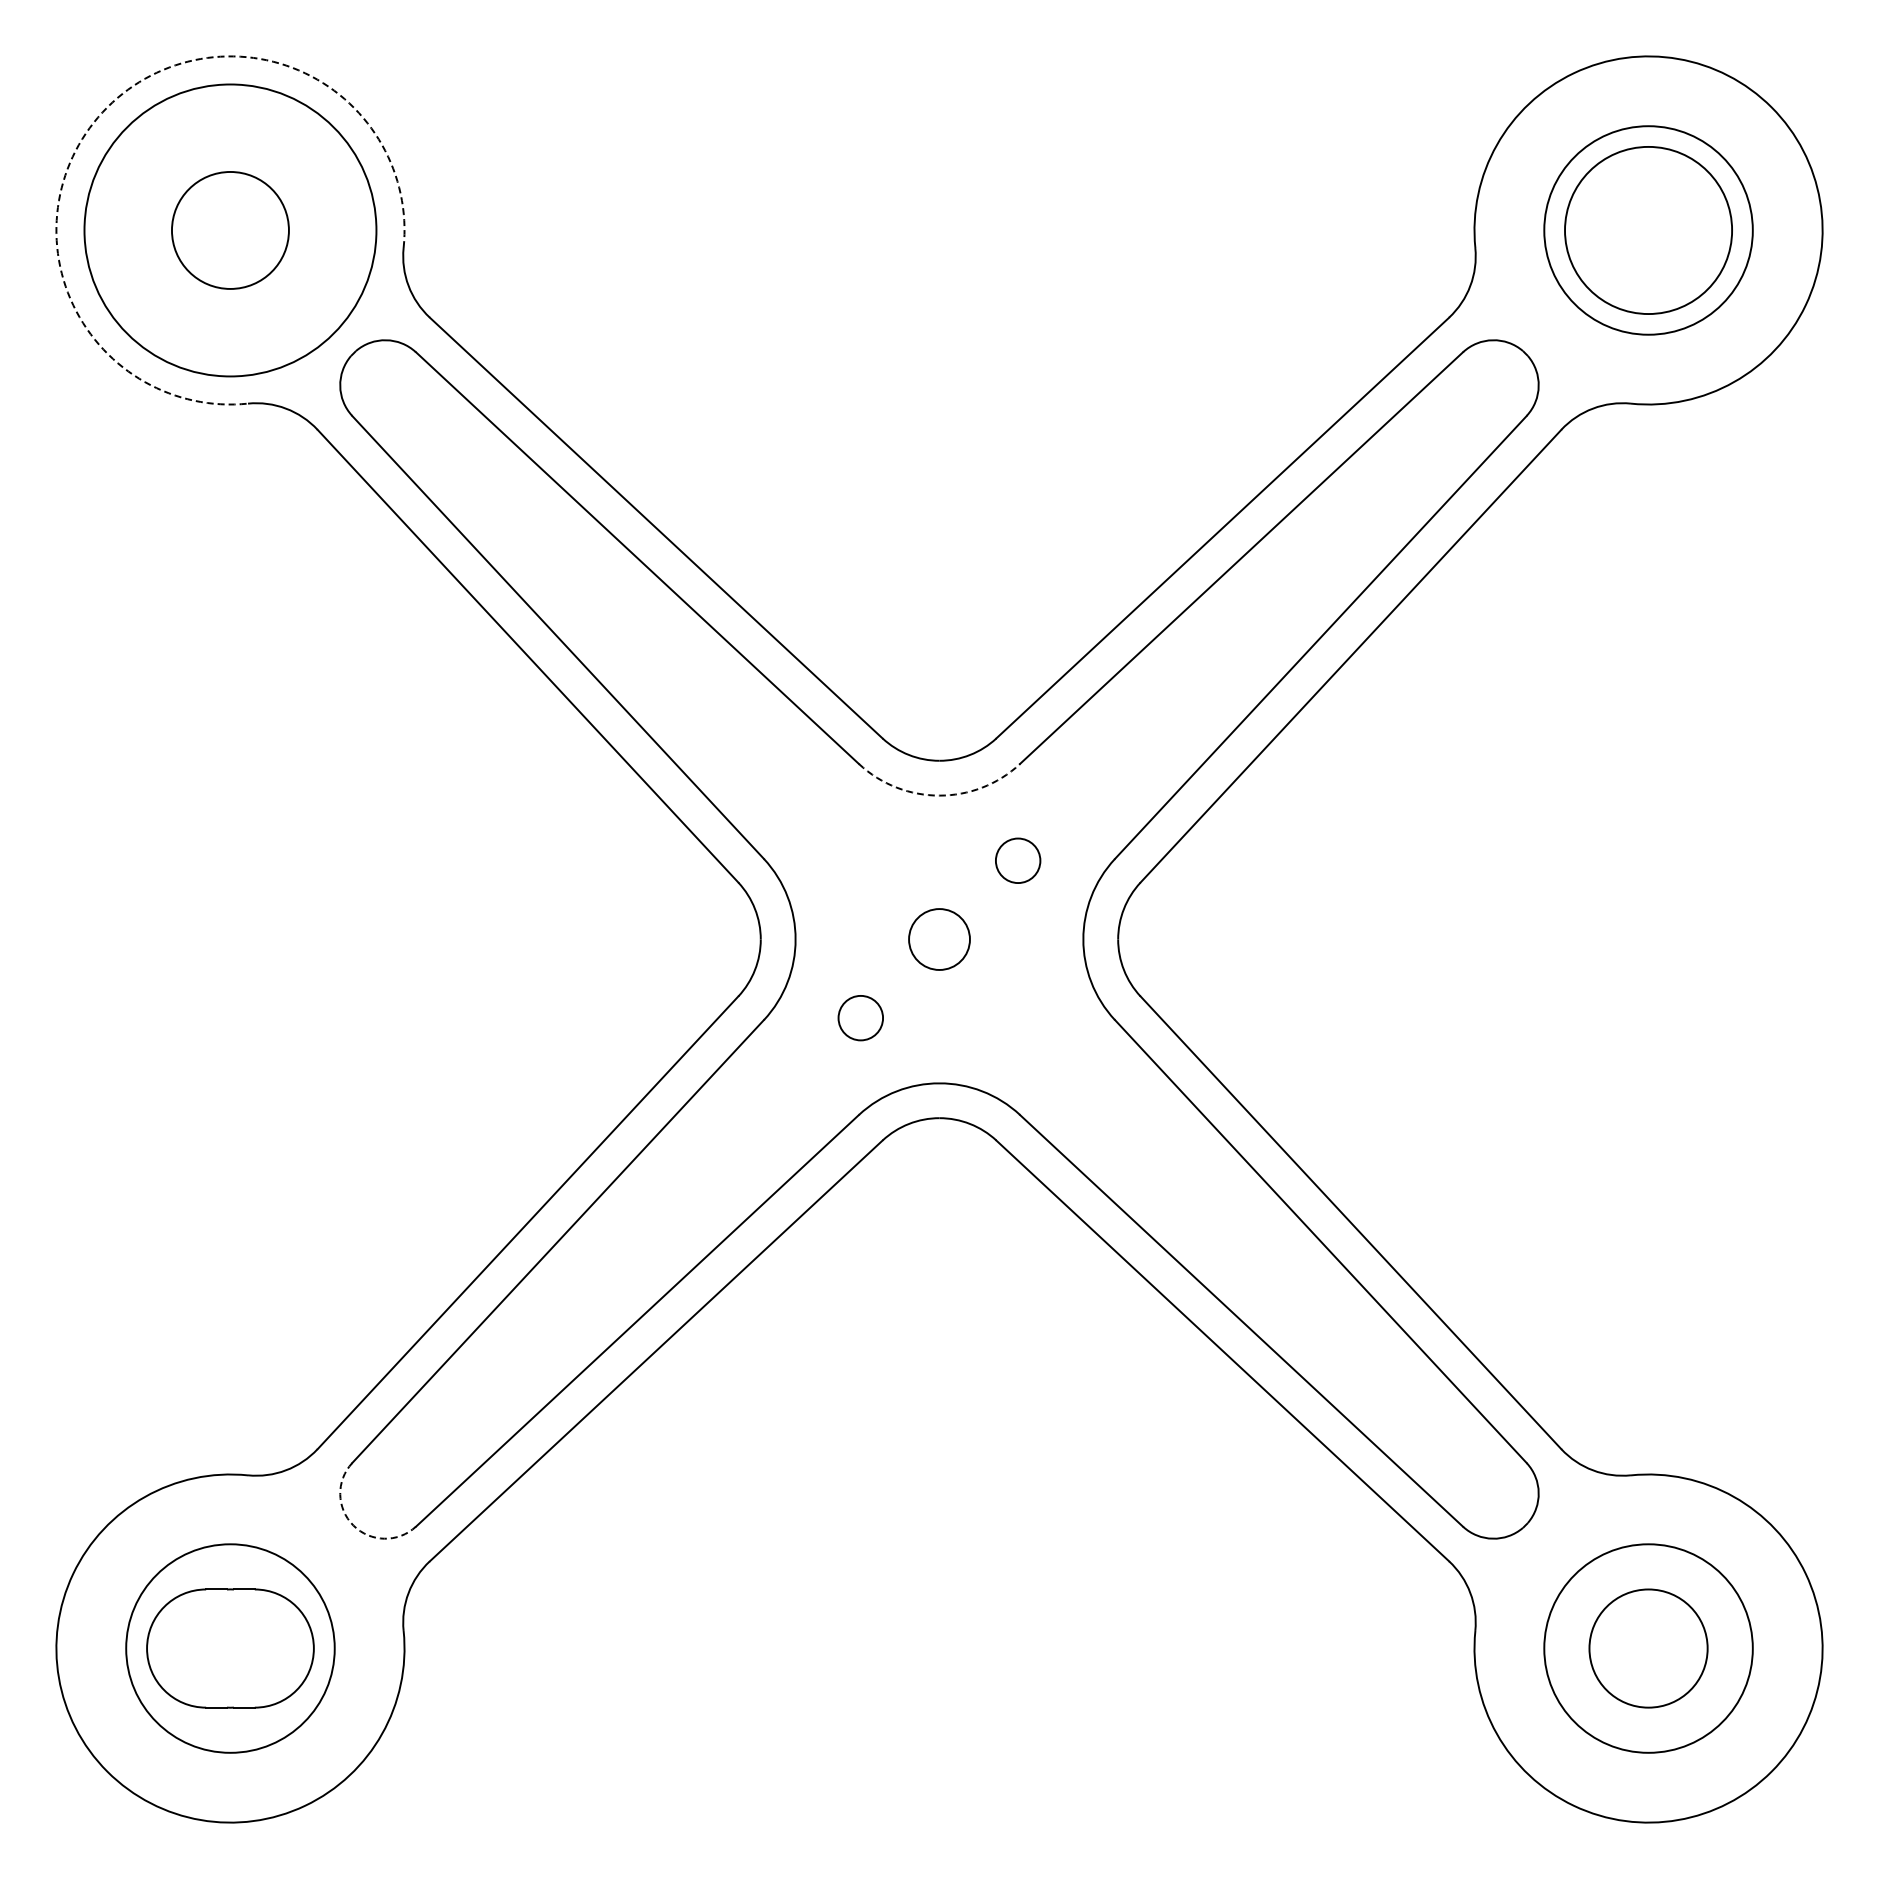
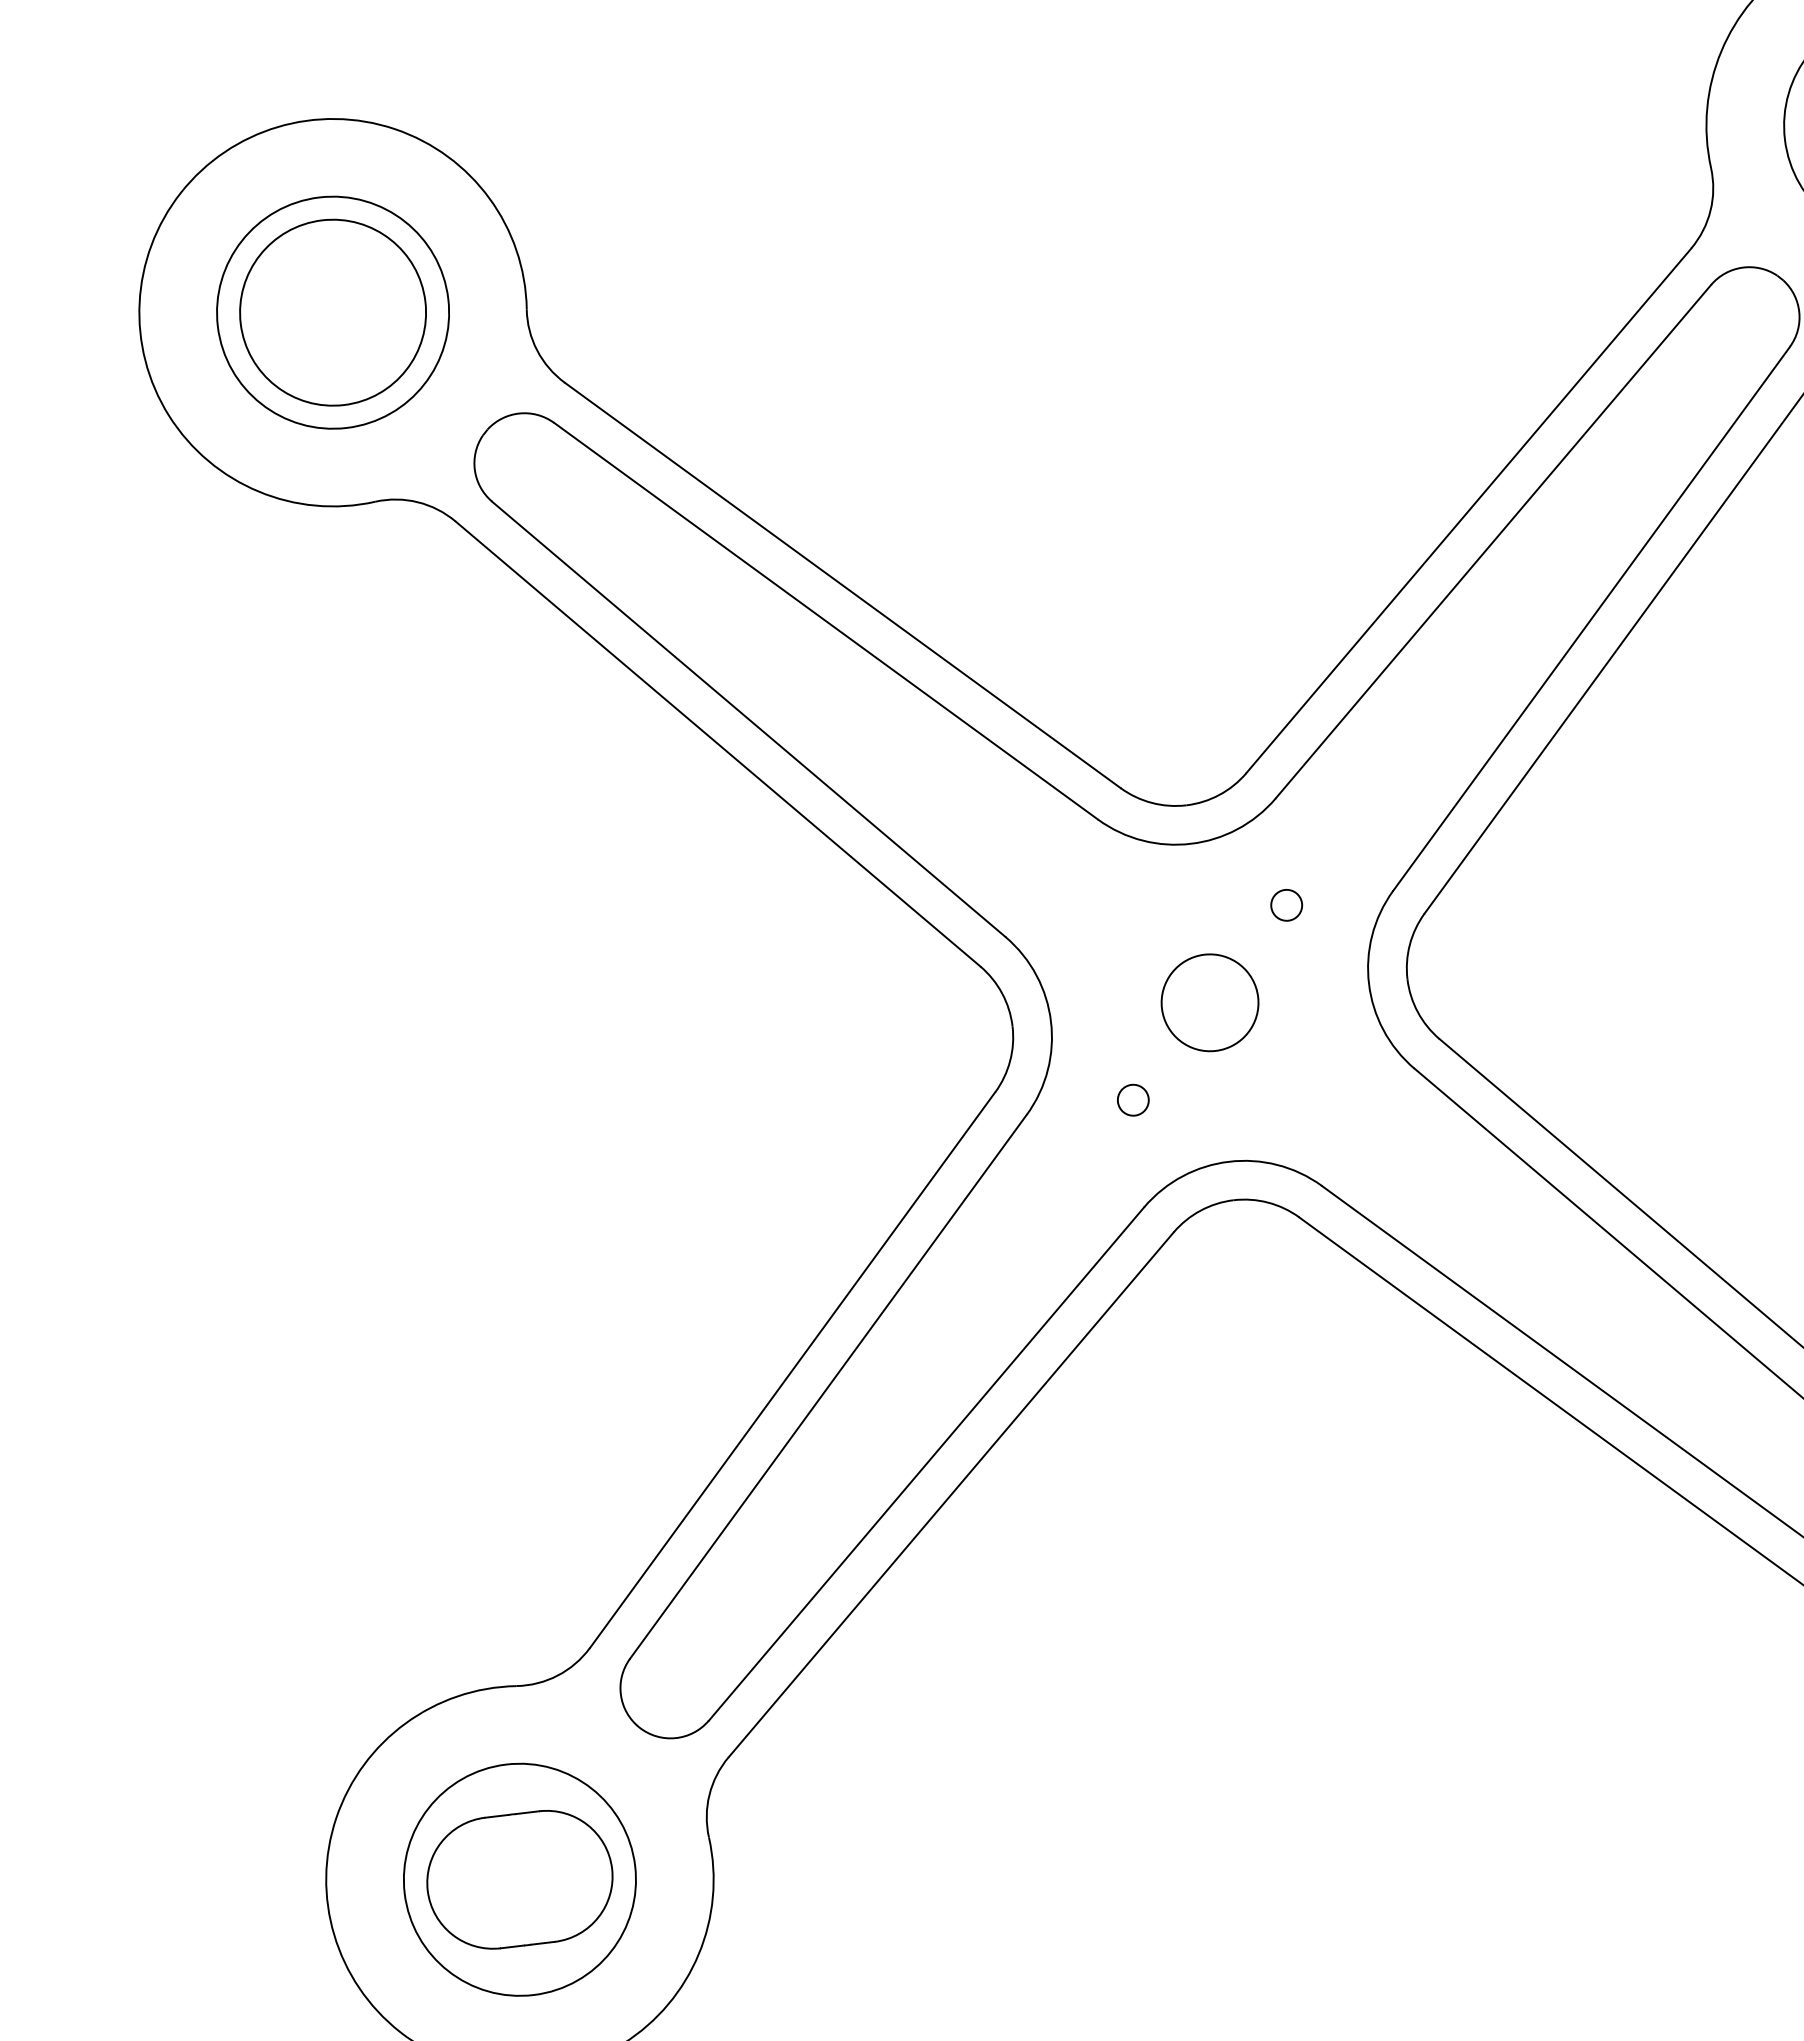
arc: (107, 107) -> (180, 193), dashed -> solid
circle: (230, 230) -> (333, 312), size x0.71
circle: (230, 230) -> (333, 312), size x1.43
arc: (939, 795) -> (1191, 843), dashed -> solid
circle: (1018, 860) -> (1286, 905), size x0.62
circle: (939, 939) -> (1210, 1002), size x1.43
circle: (860, 1018) -> (1133, 1100), size x0.62
arc: (353, 1525) -> (639, 1727), dashed -> solid

